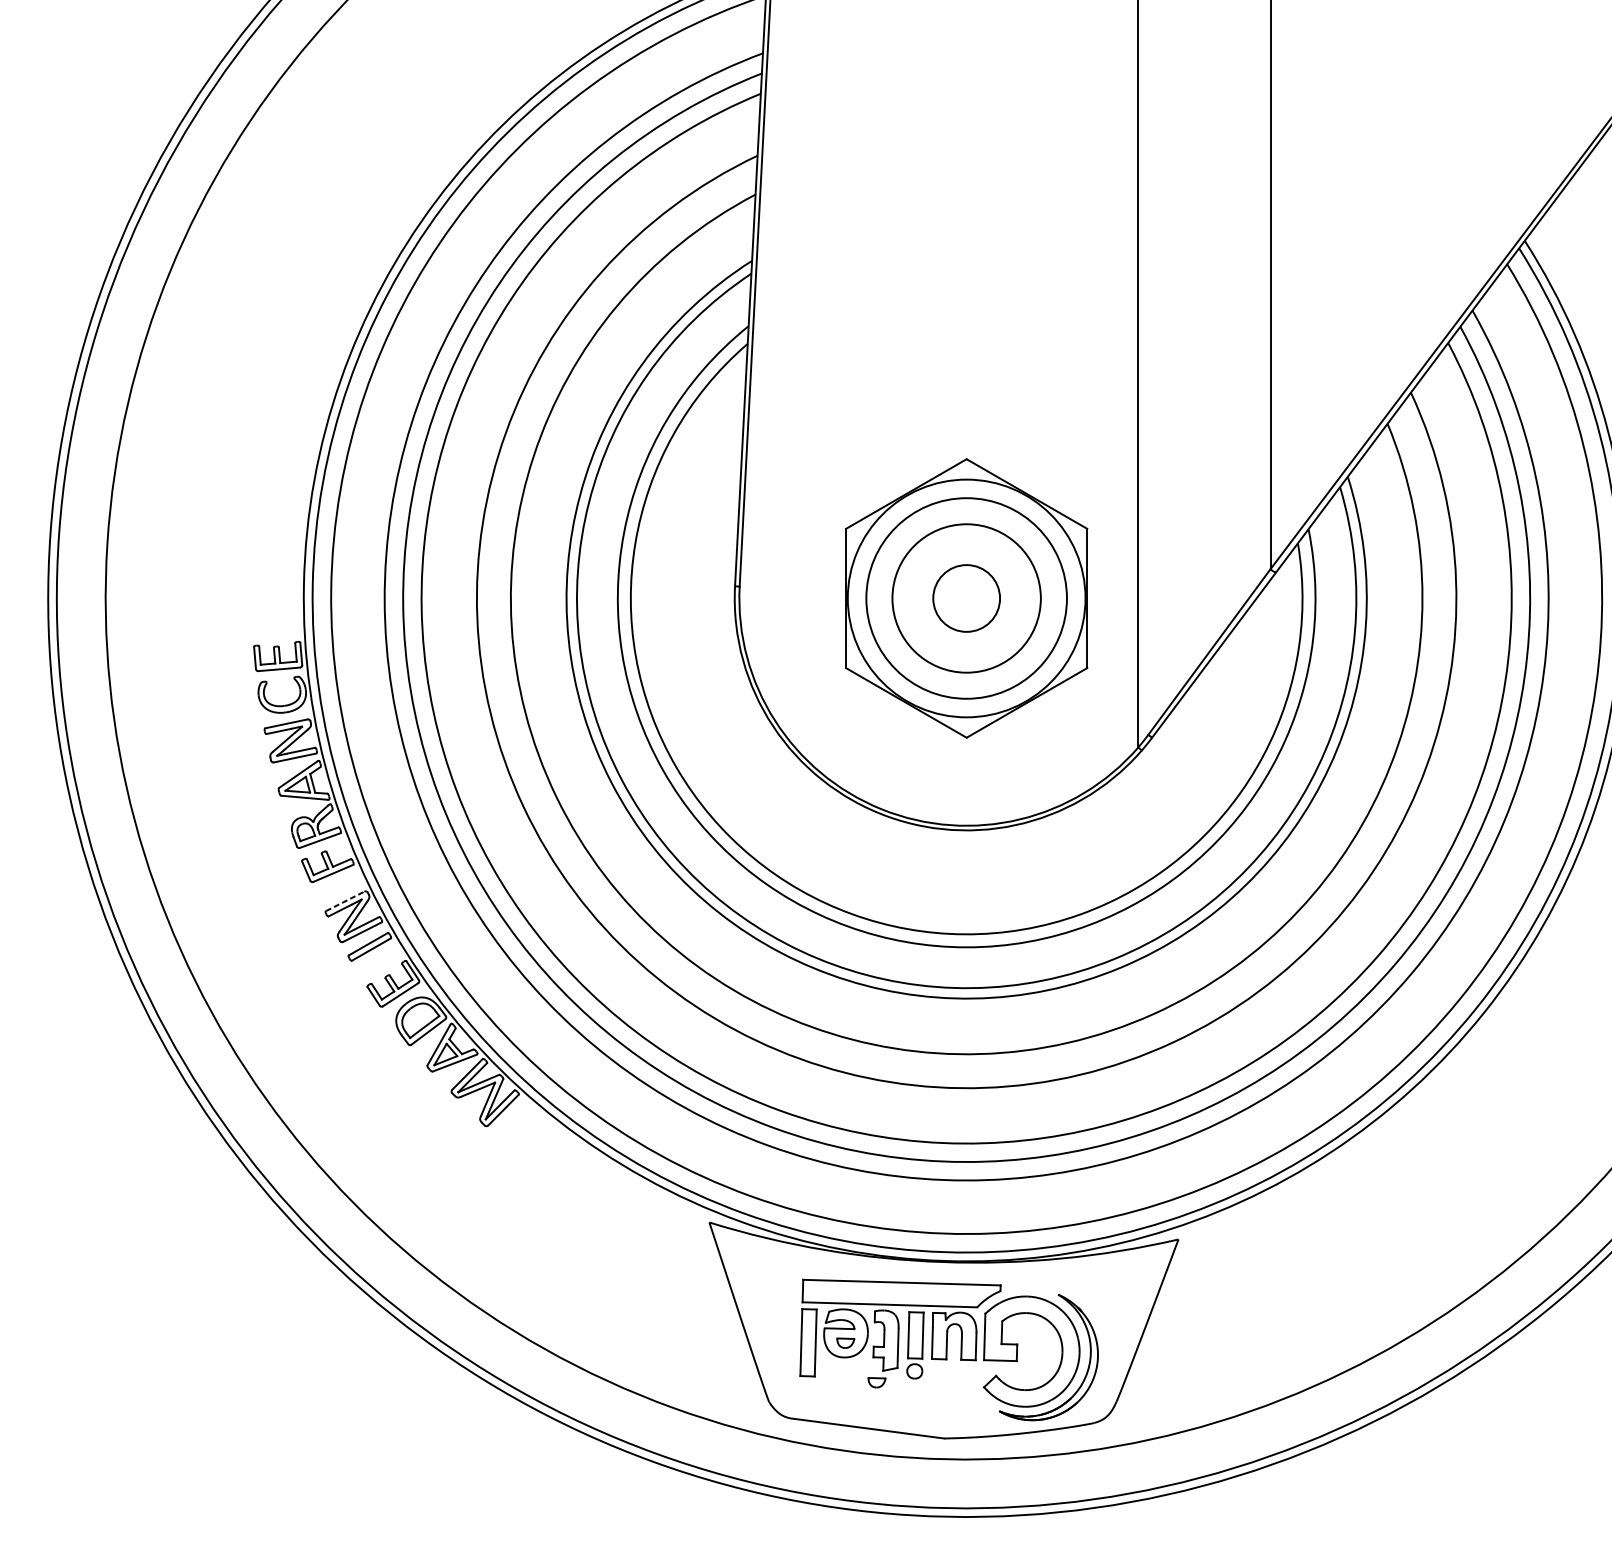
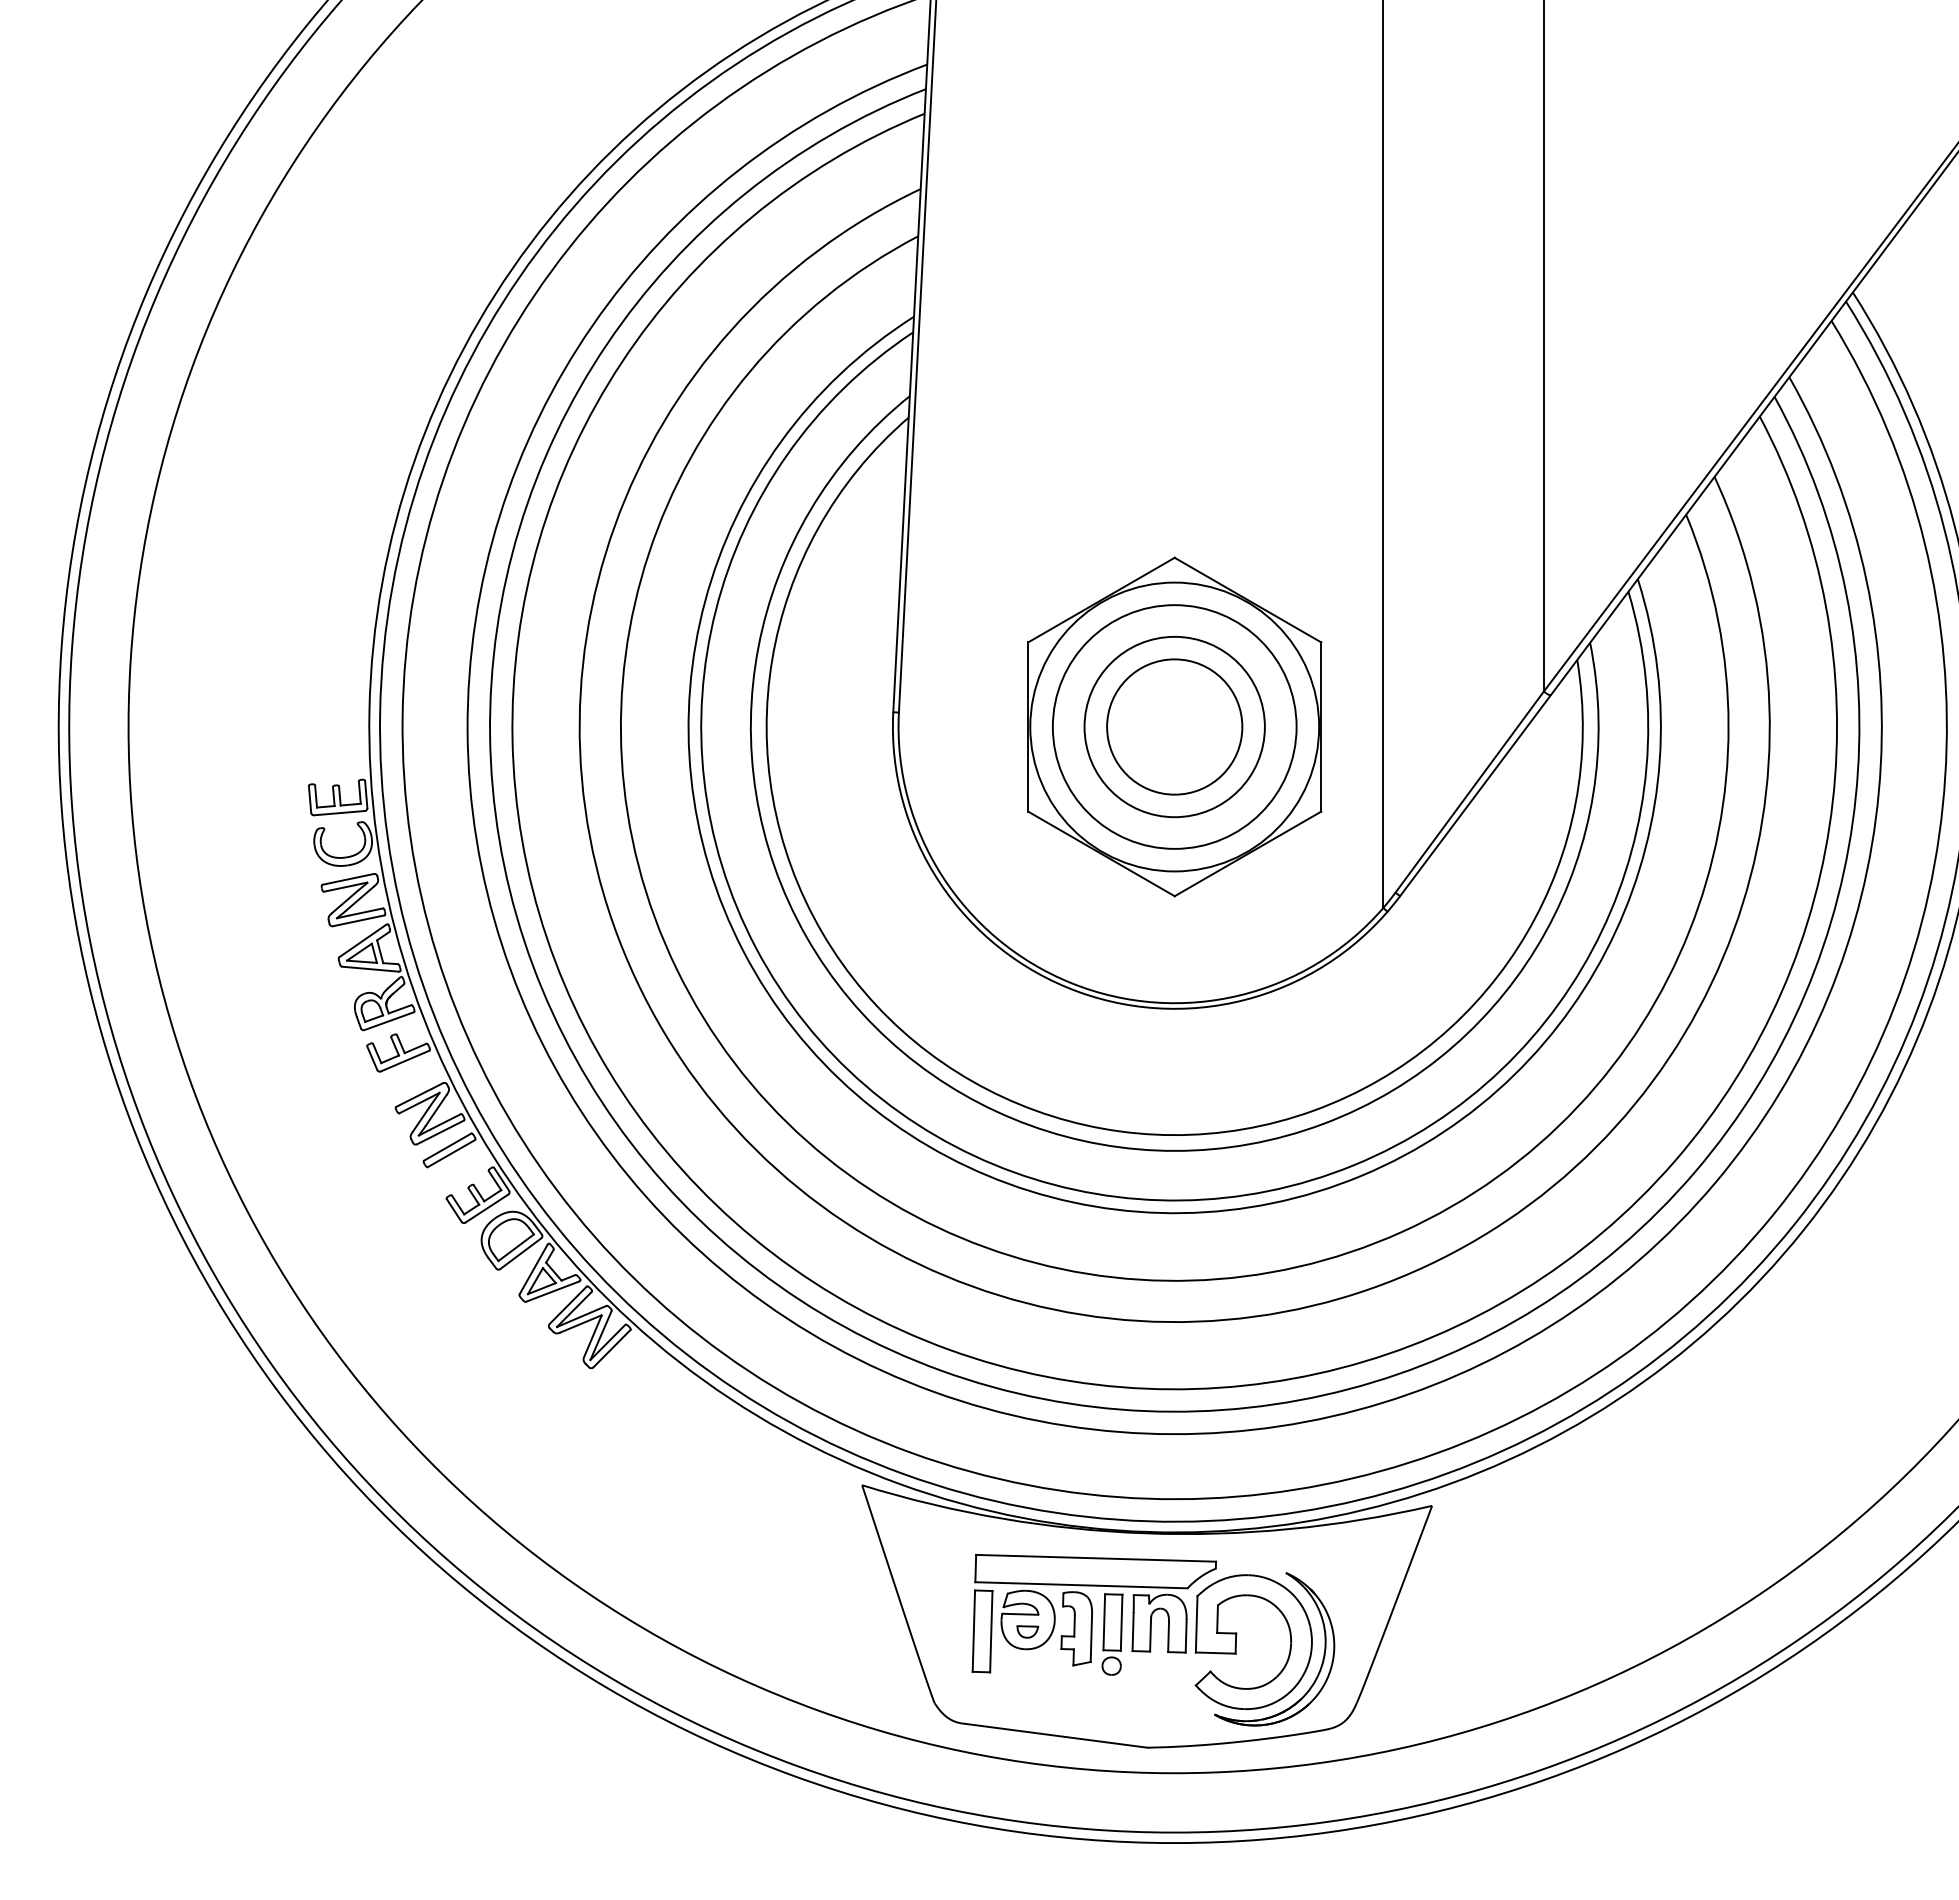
circle: (966, 598) -> (1174, 726), size x1.67
line: (345, 900) -> (420, 1094), dashed -> solid
part: (876, 1382) -> (1065, 1679), removed

